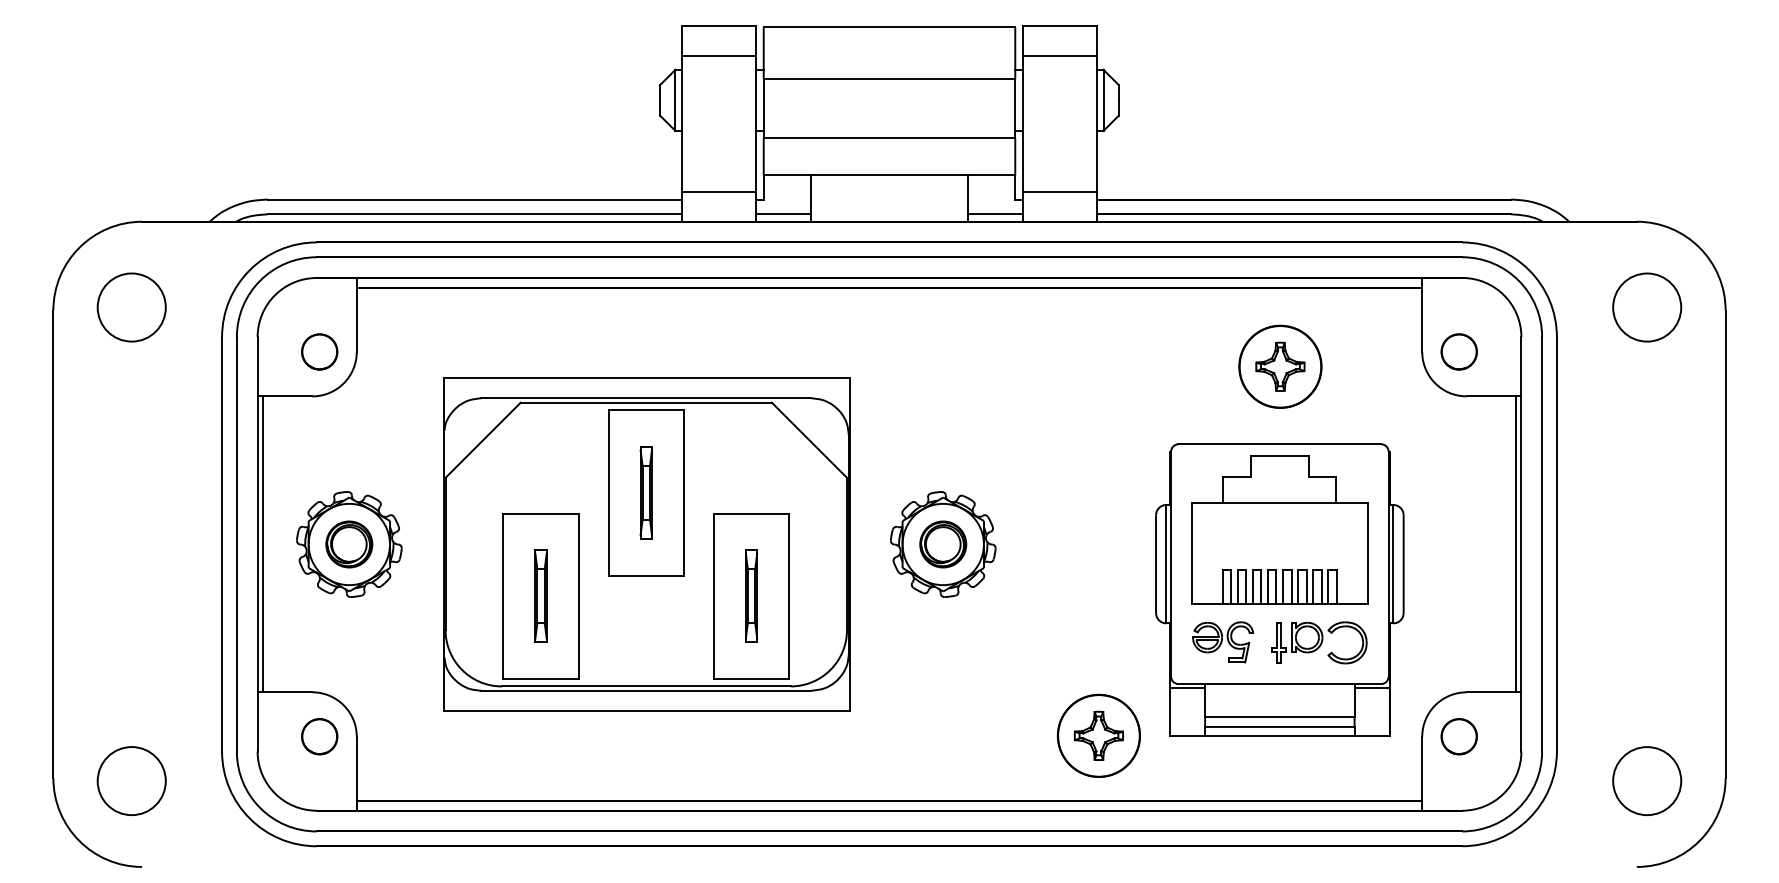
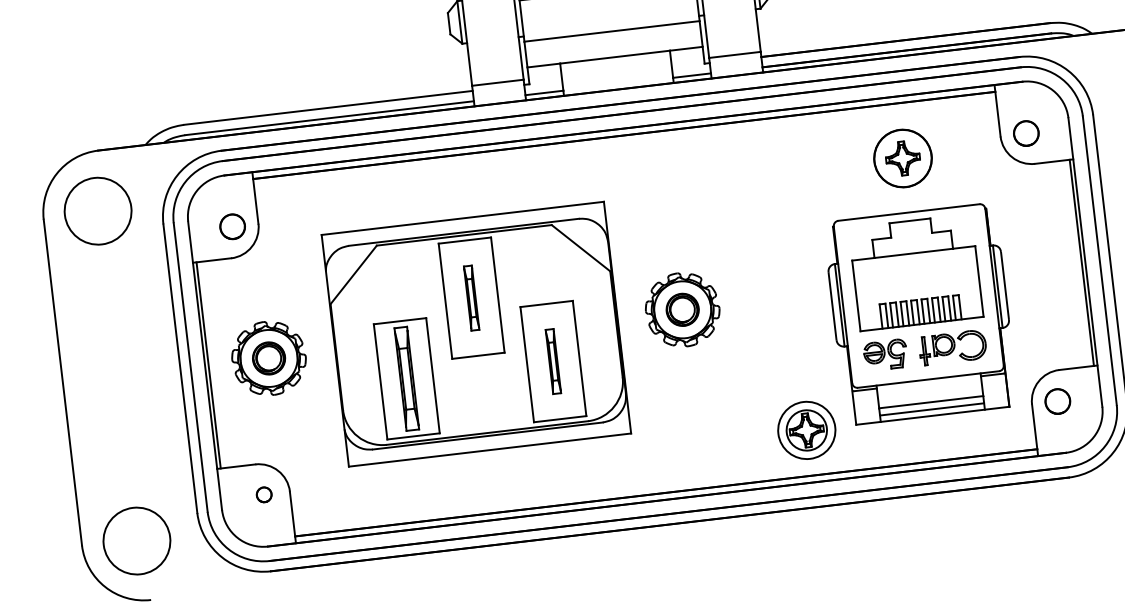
circle: (131, 307) -> (97, 211), size x1.4
part: (540, 595) -> (406, 378), size x1.6
circle: (1098, 735) -> (806, 430), size x0.7
circle: (319, 736) -> (263, 494), size x0.6
circle: (131, 780) -> (136, 540), size x1.4

